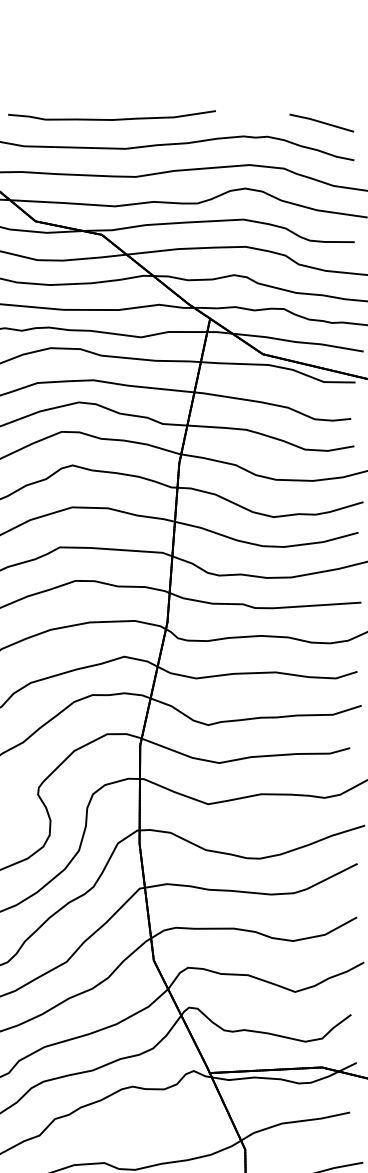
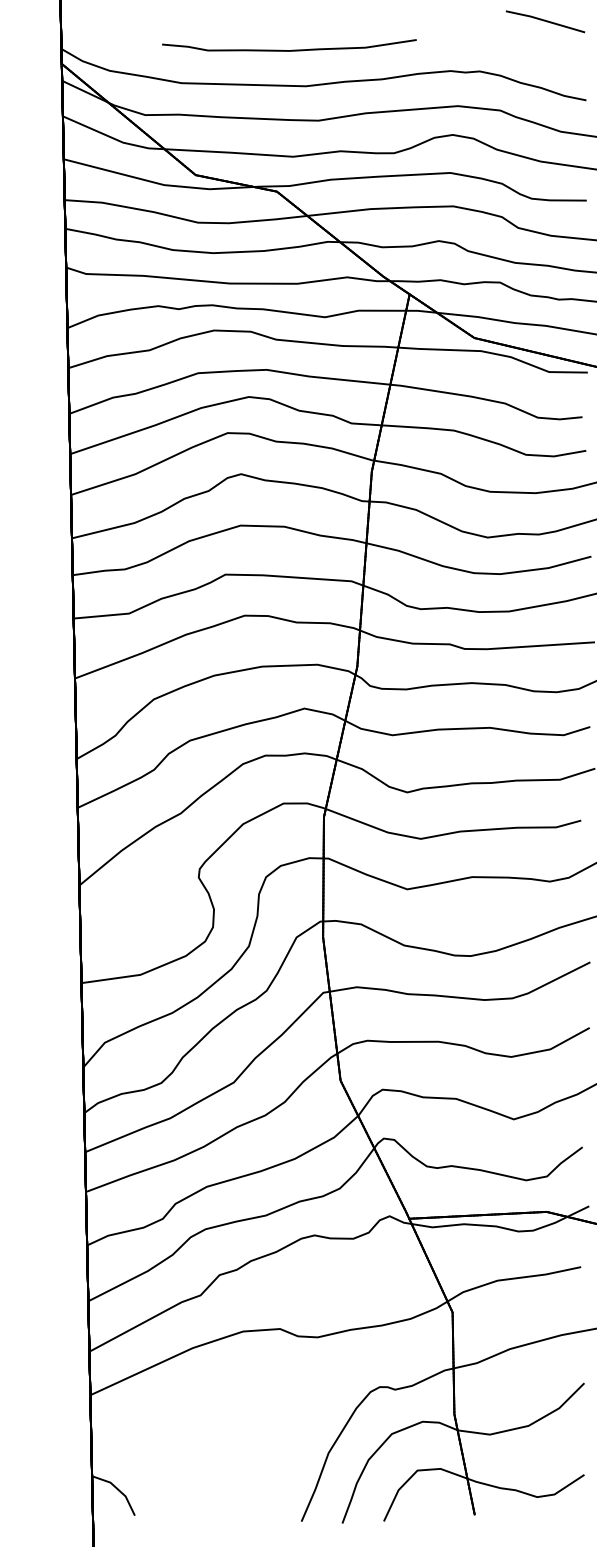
line: (321, 122) -> (545, 21), moved

